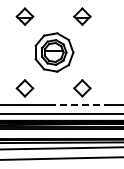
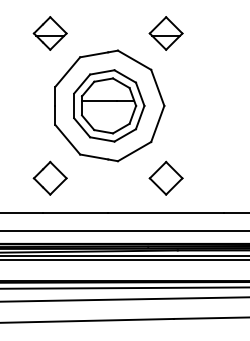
part: (54, 52) -> (109, 105), size x1.43
line: (82, 105) -> (166, 212), dashed -> solid

